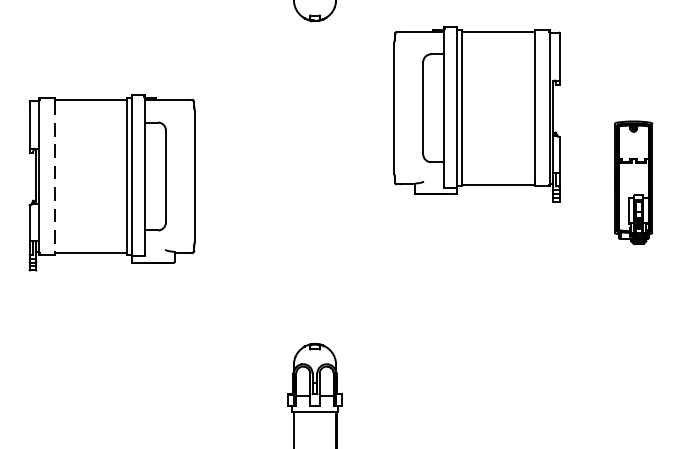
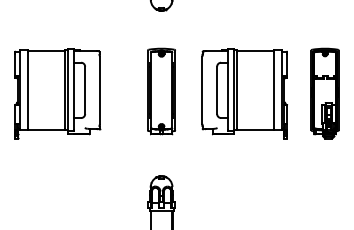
part: (476, 114) -> (244, 93), moved
line: (55, 176) -> (28, 90), dashed -> solid
part: (314, 178) -> (161, 91), added
part: (632, 182) -> (324, 93), size x1.43

